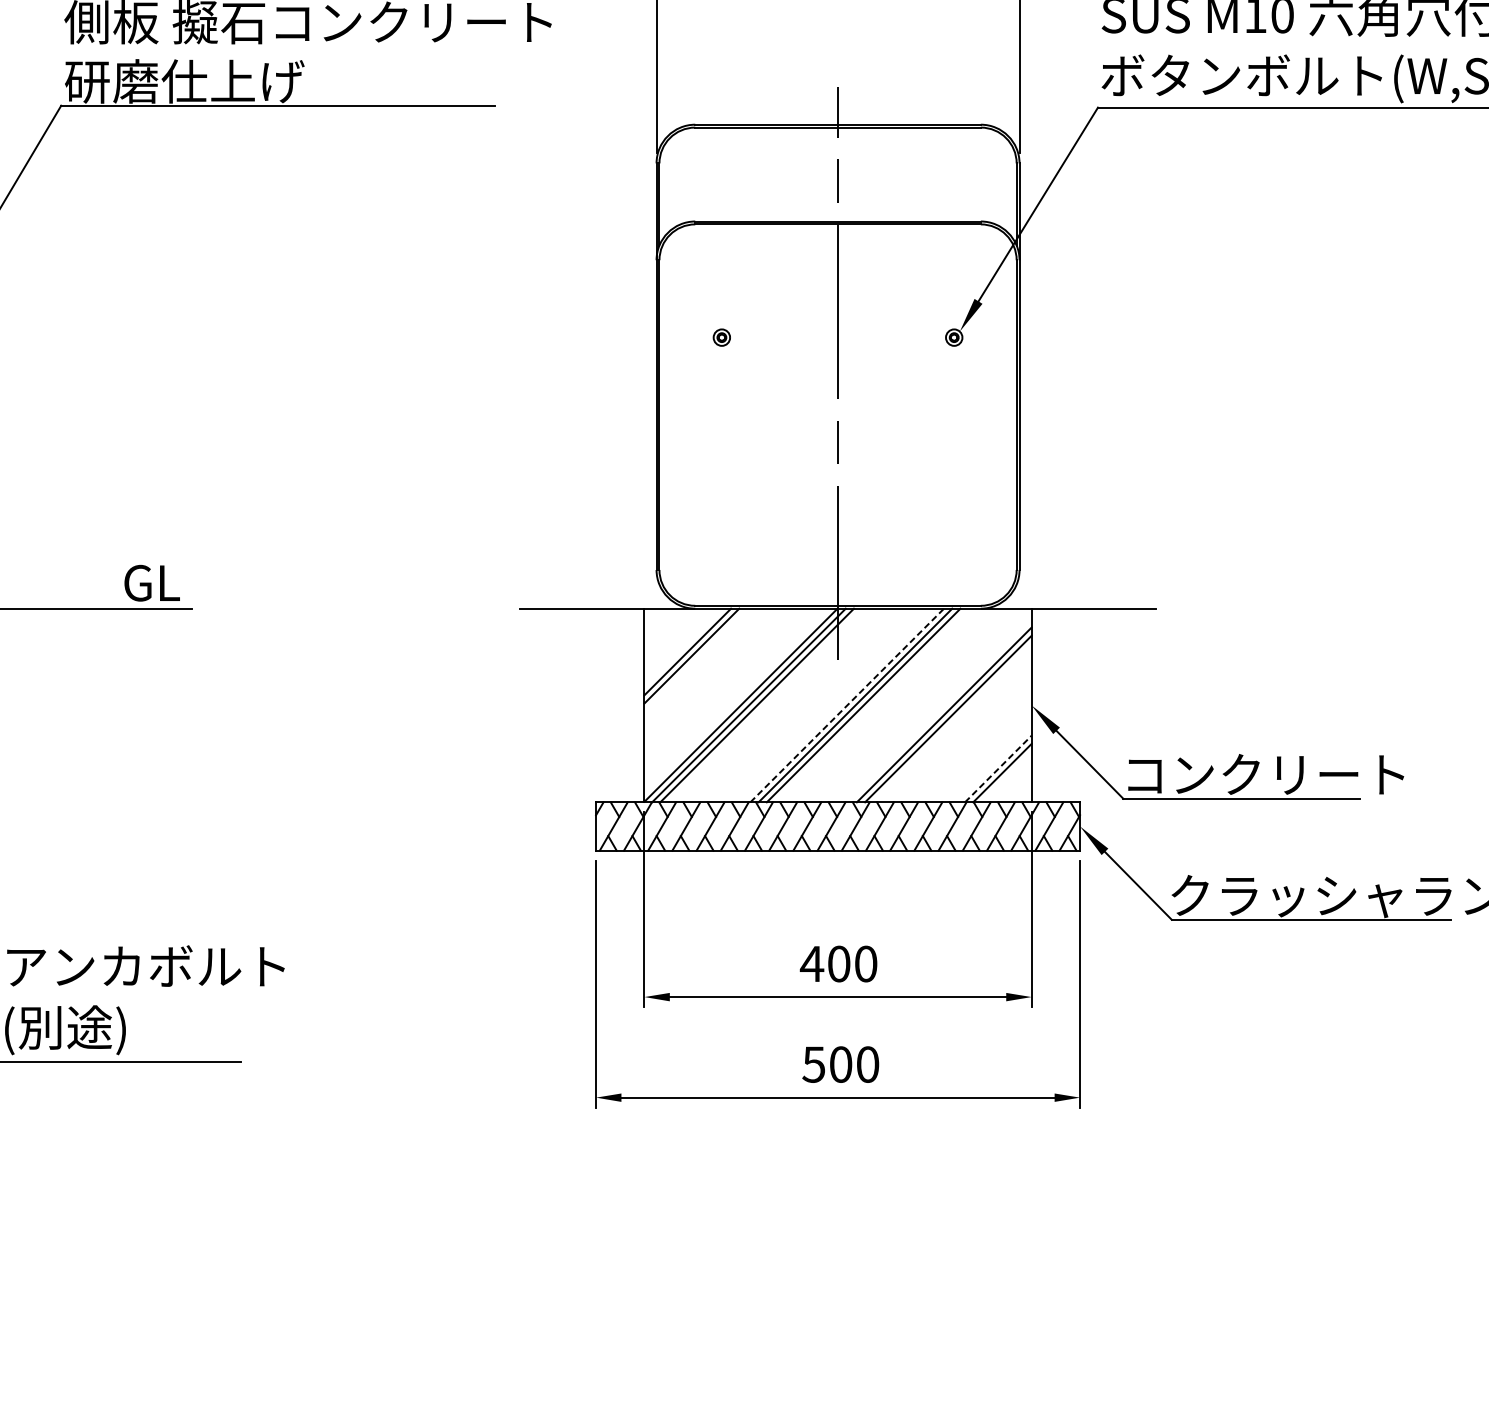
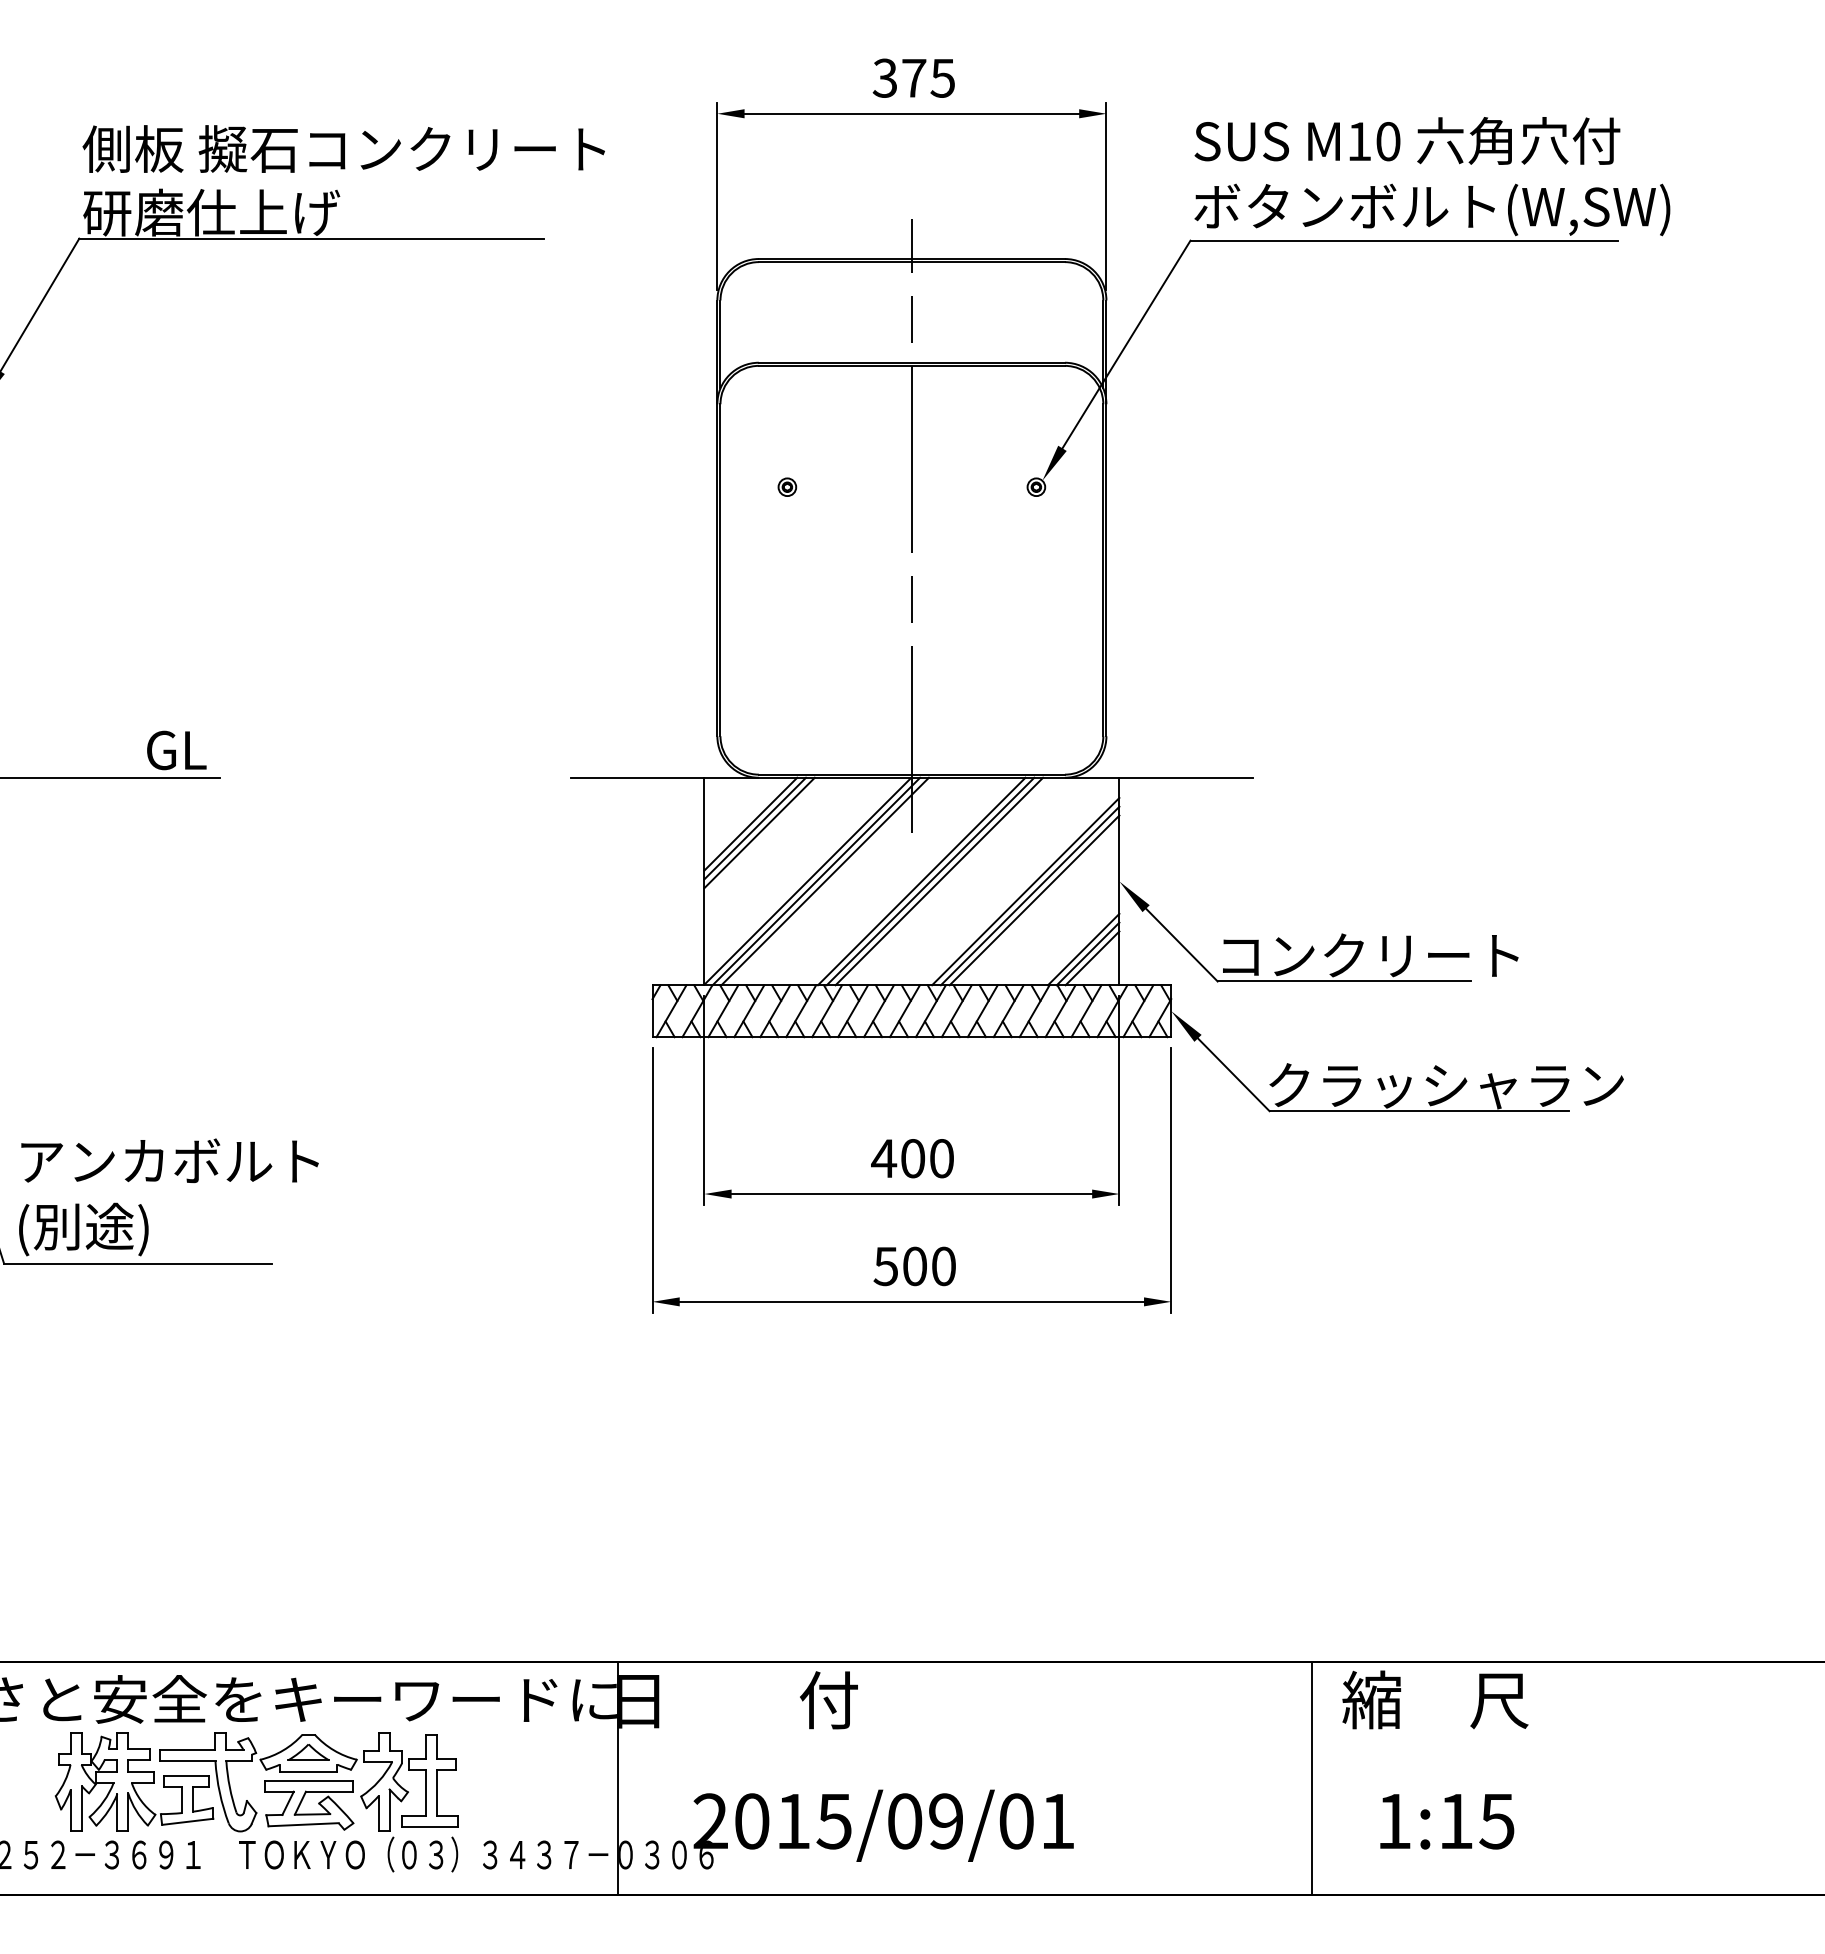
line: (695, 659) -> (759, 832), added
line: (847, 705) -> (921, 881), dashed -> solid
line: (952, 723) -> (1034, 900), added
line: (999, 768) -> (1084, 949), dashed -> solid
line: (1006, 777) -> (1092, 958), added

